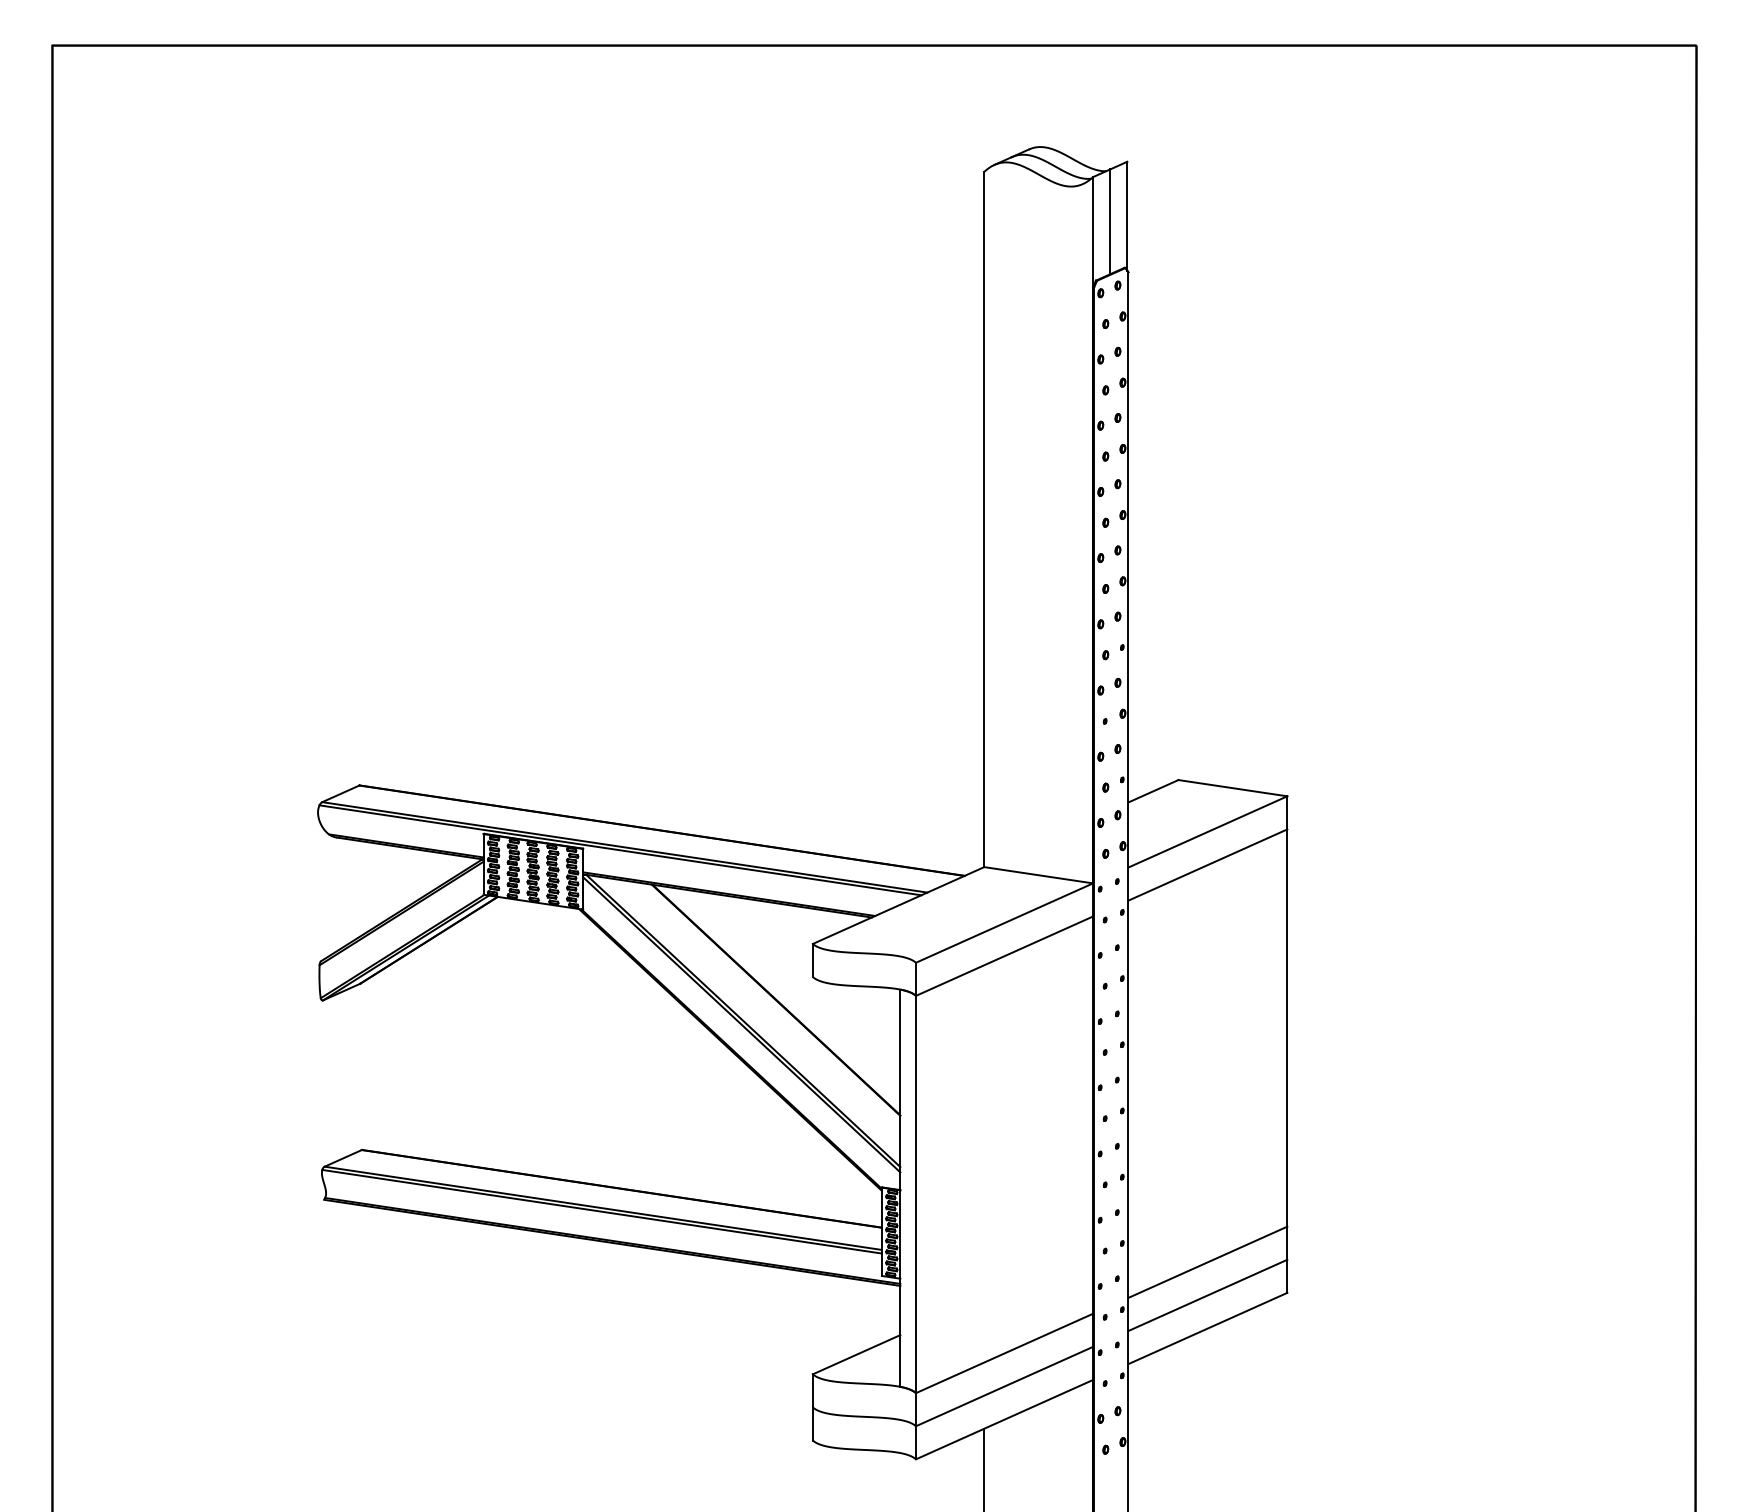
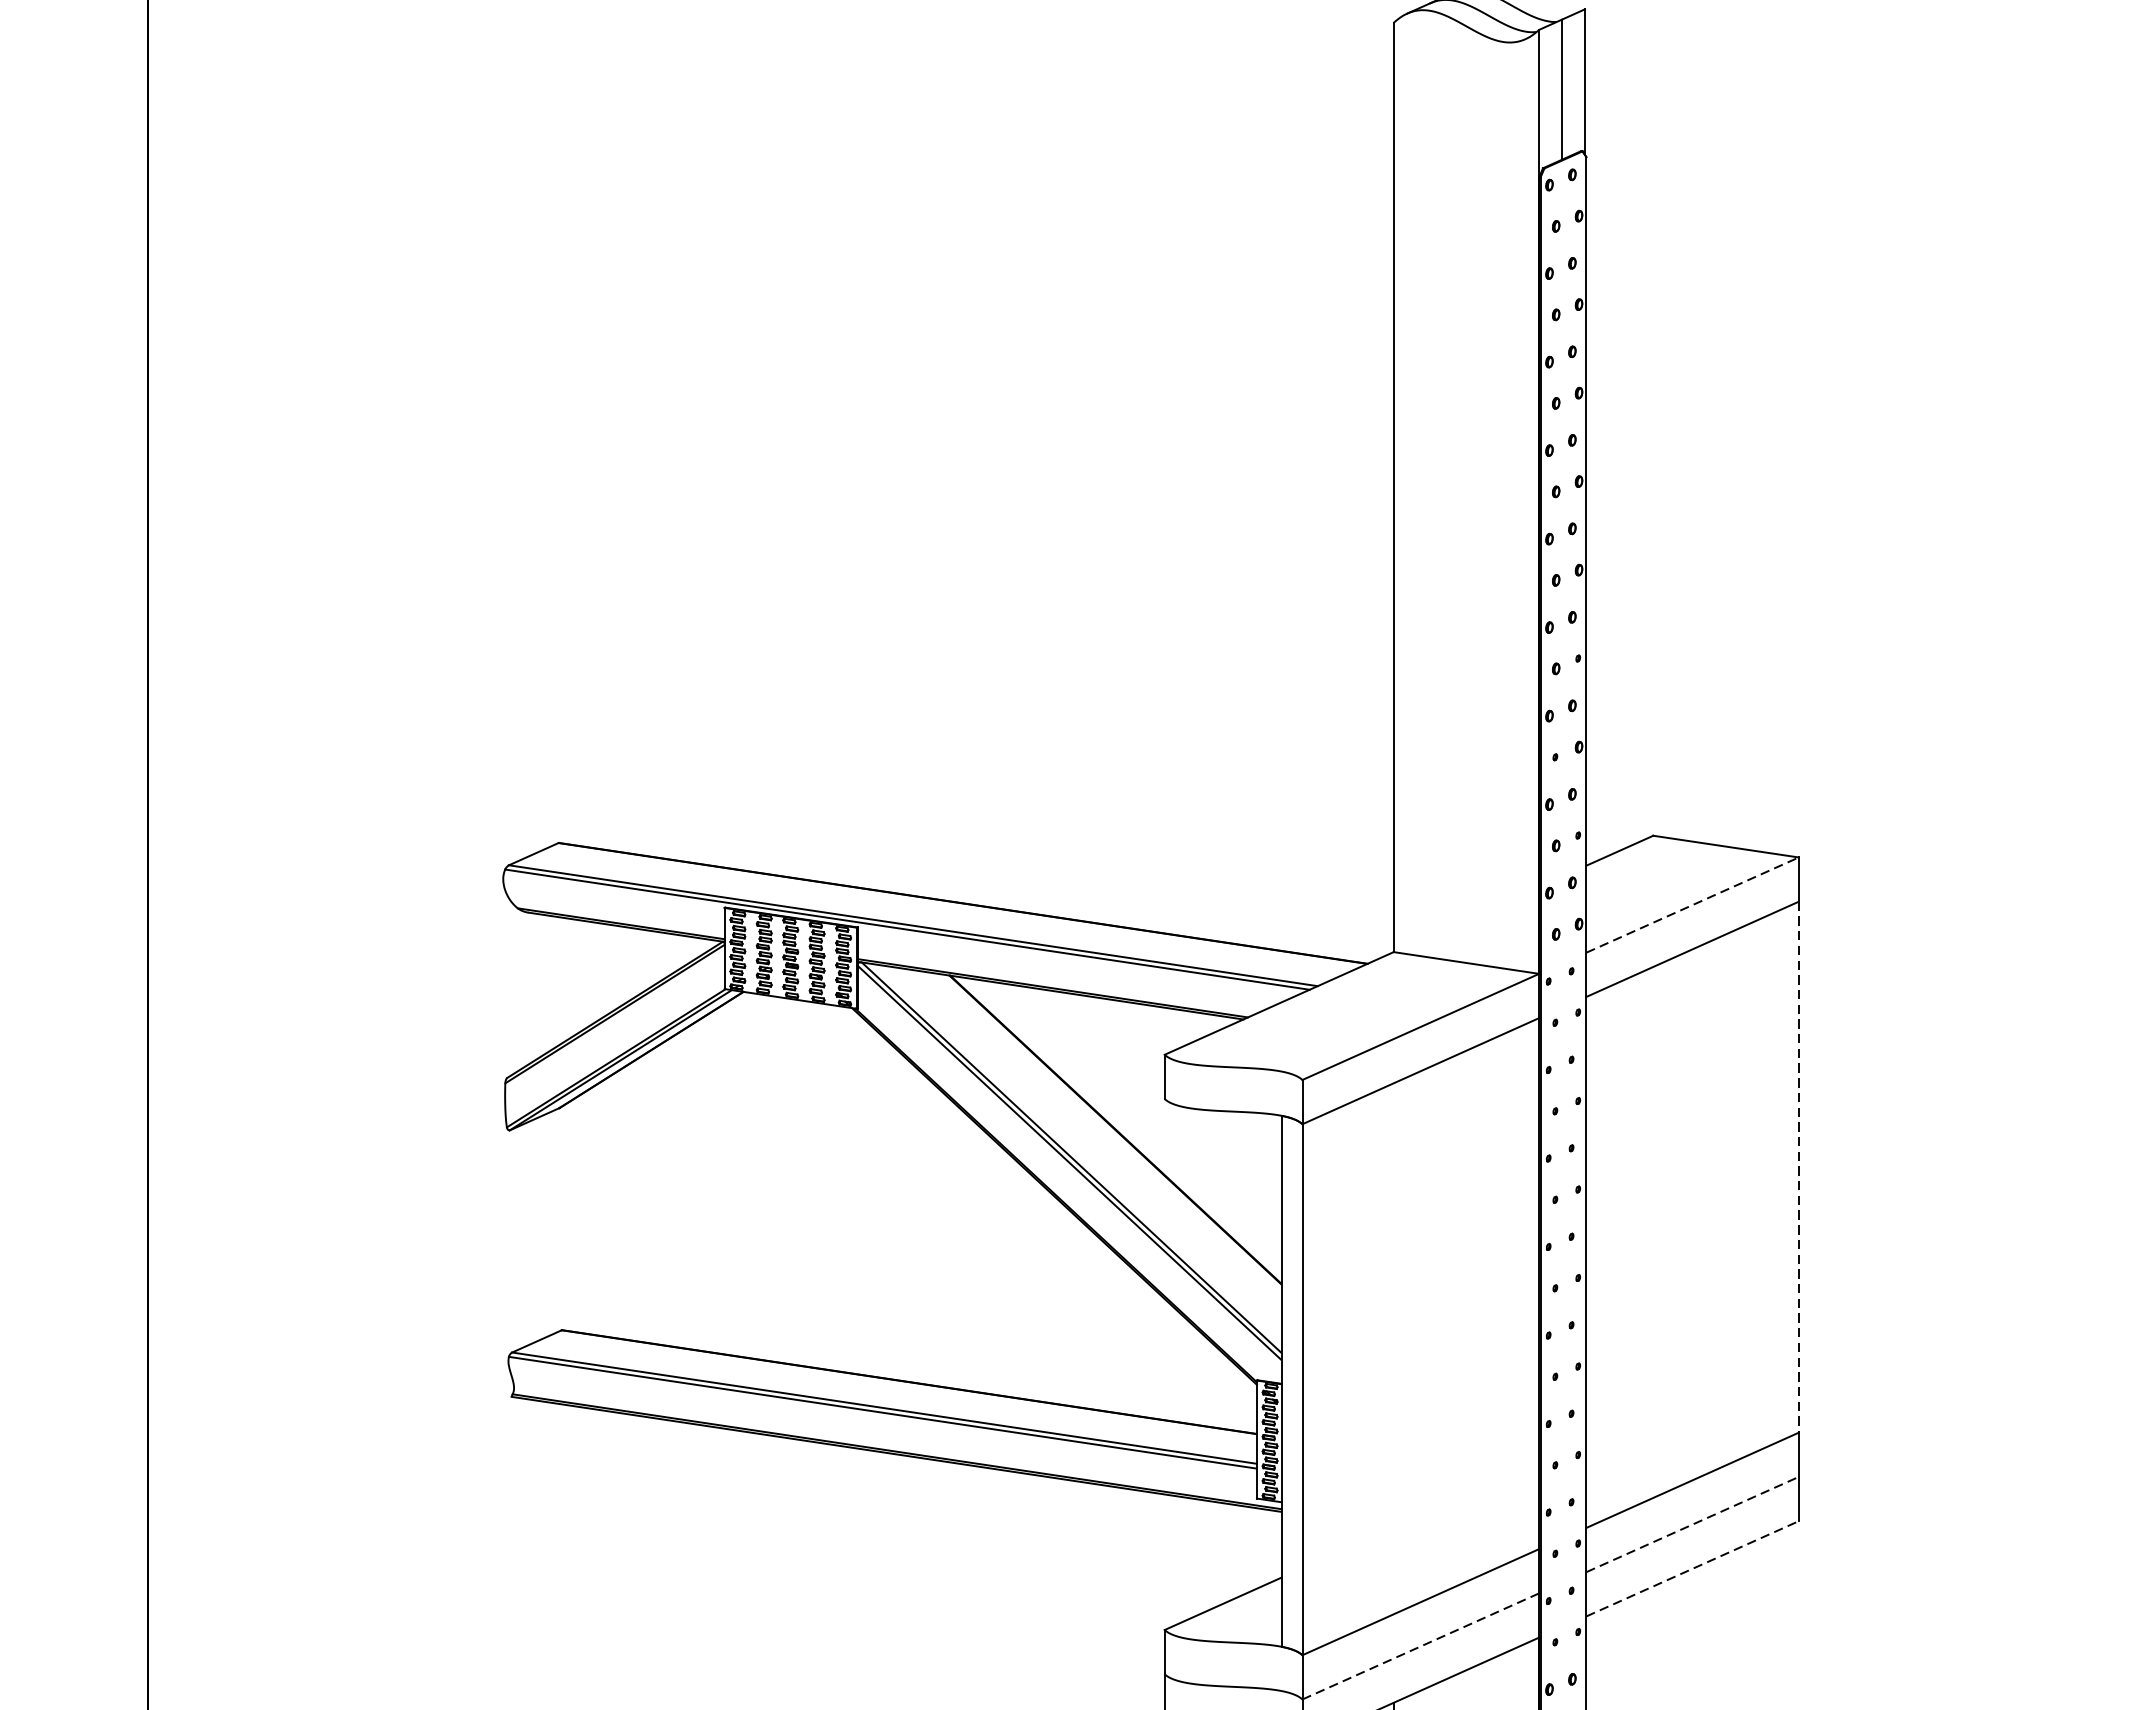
line: (1208, 831) -> (1693, 904), solid -> dashed
line: (1287, 1028) -> (1799, 1167), solid -> dashed
line: (1208, 1295) -> (1693, 1524), solid -> dashed
line: (1208, 1328) -> (1693, 1568), solid -> dashed
line: (1005, 1386) -> (1422, 1646), solid -> dashed

